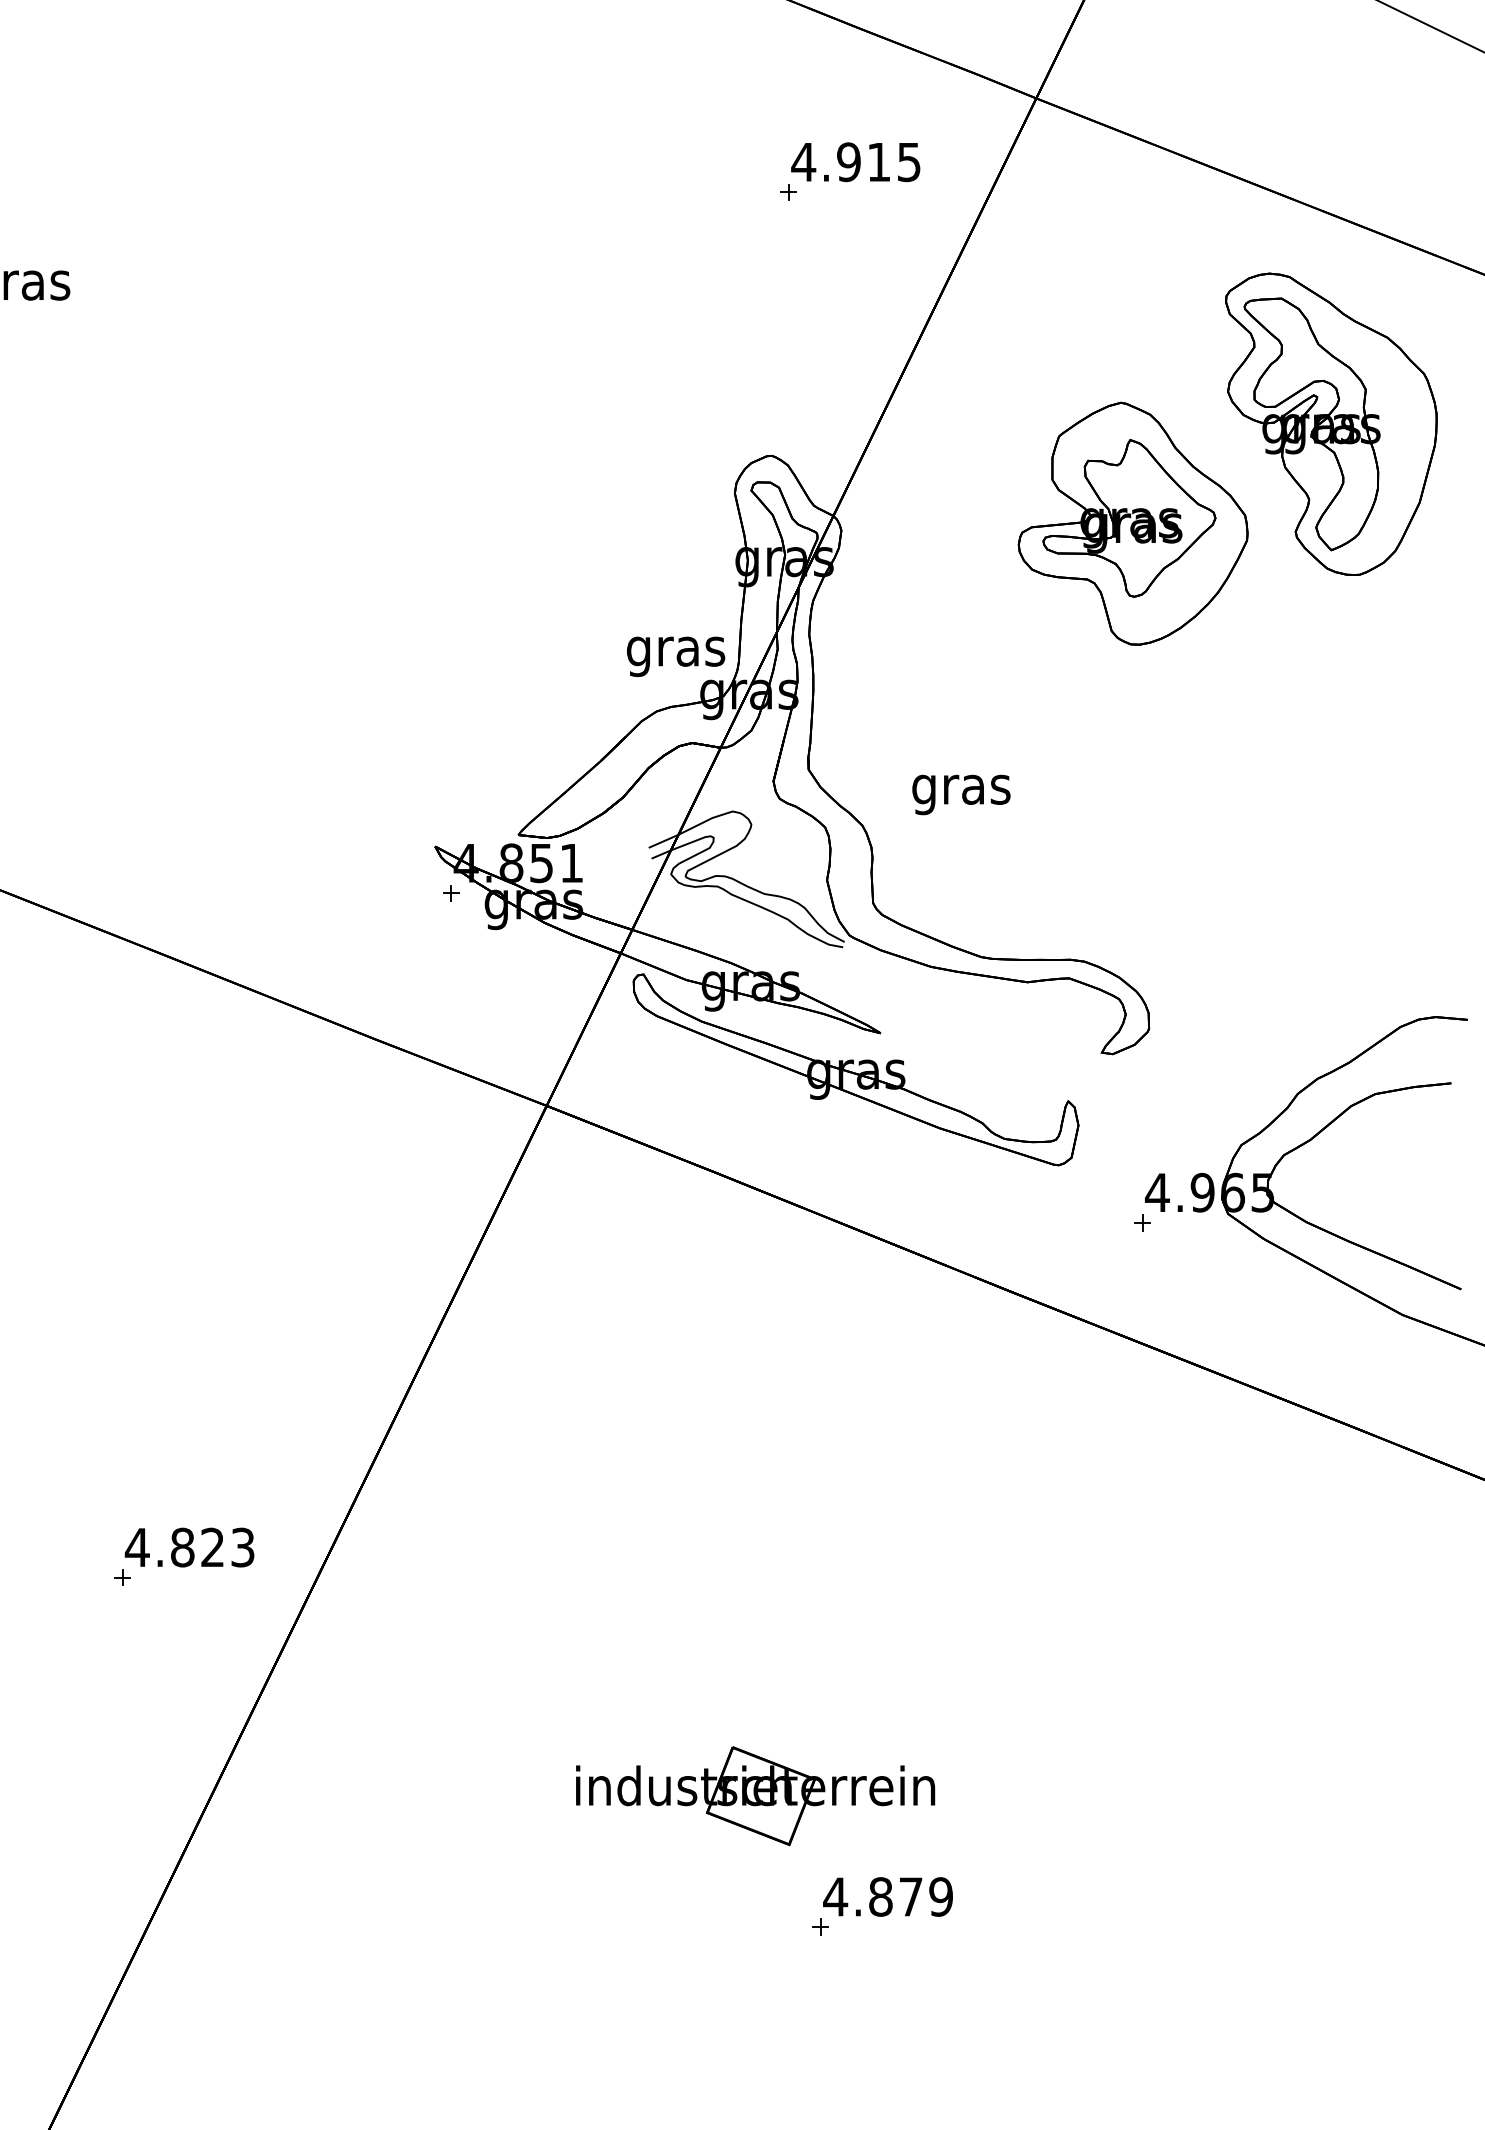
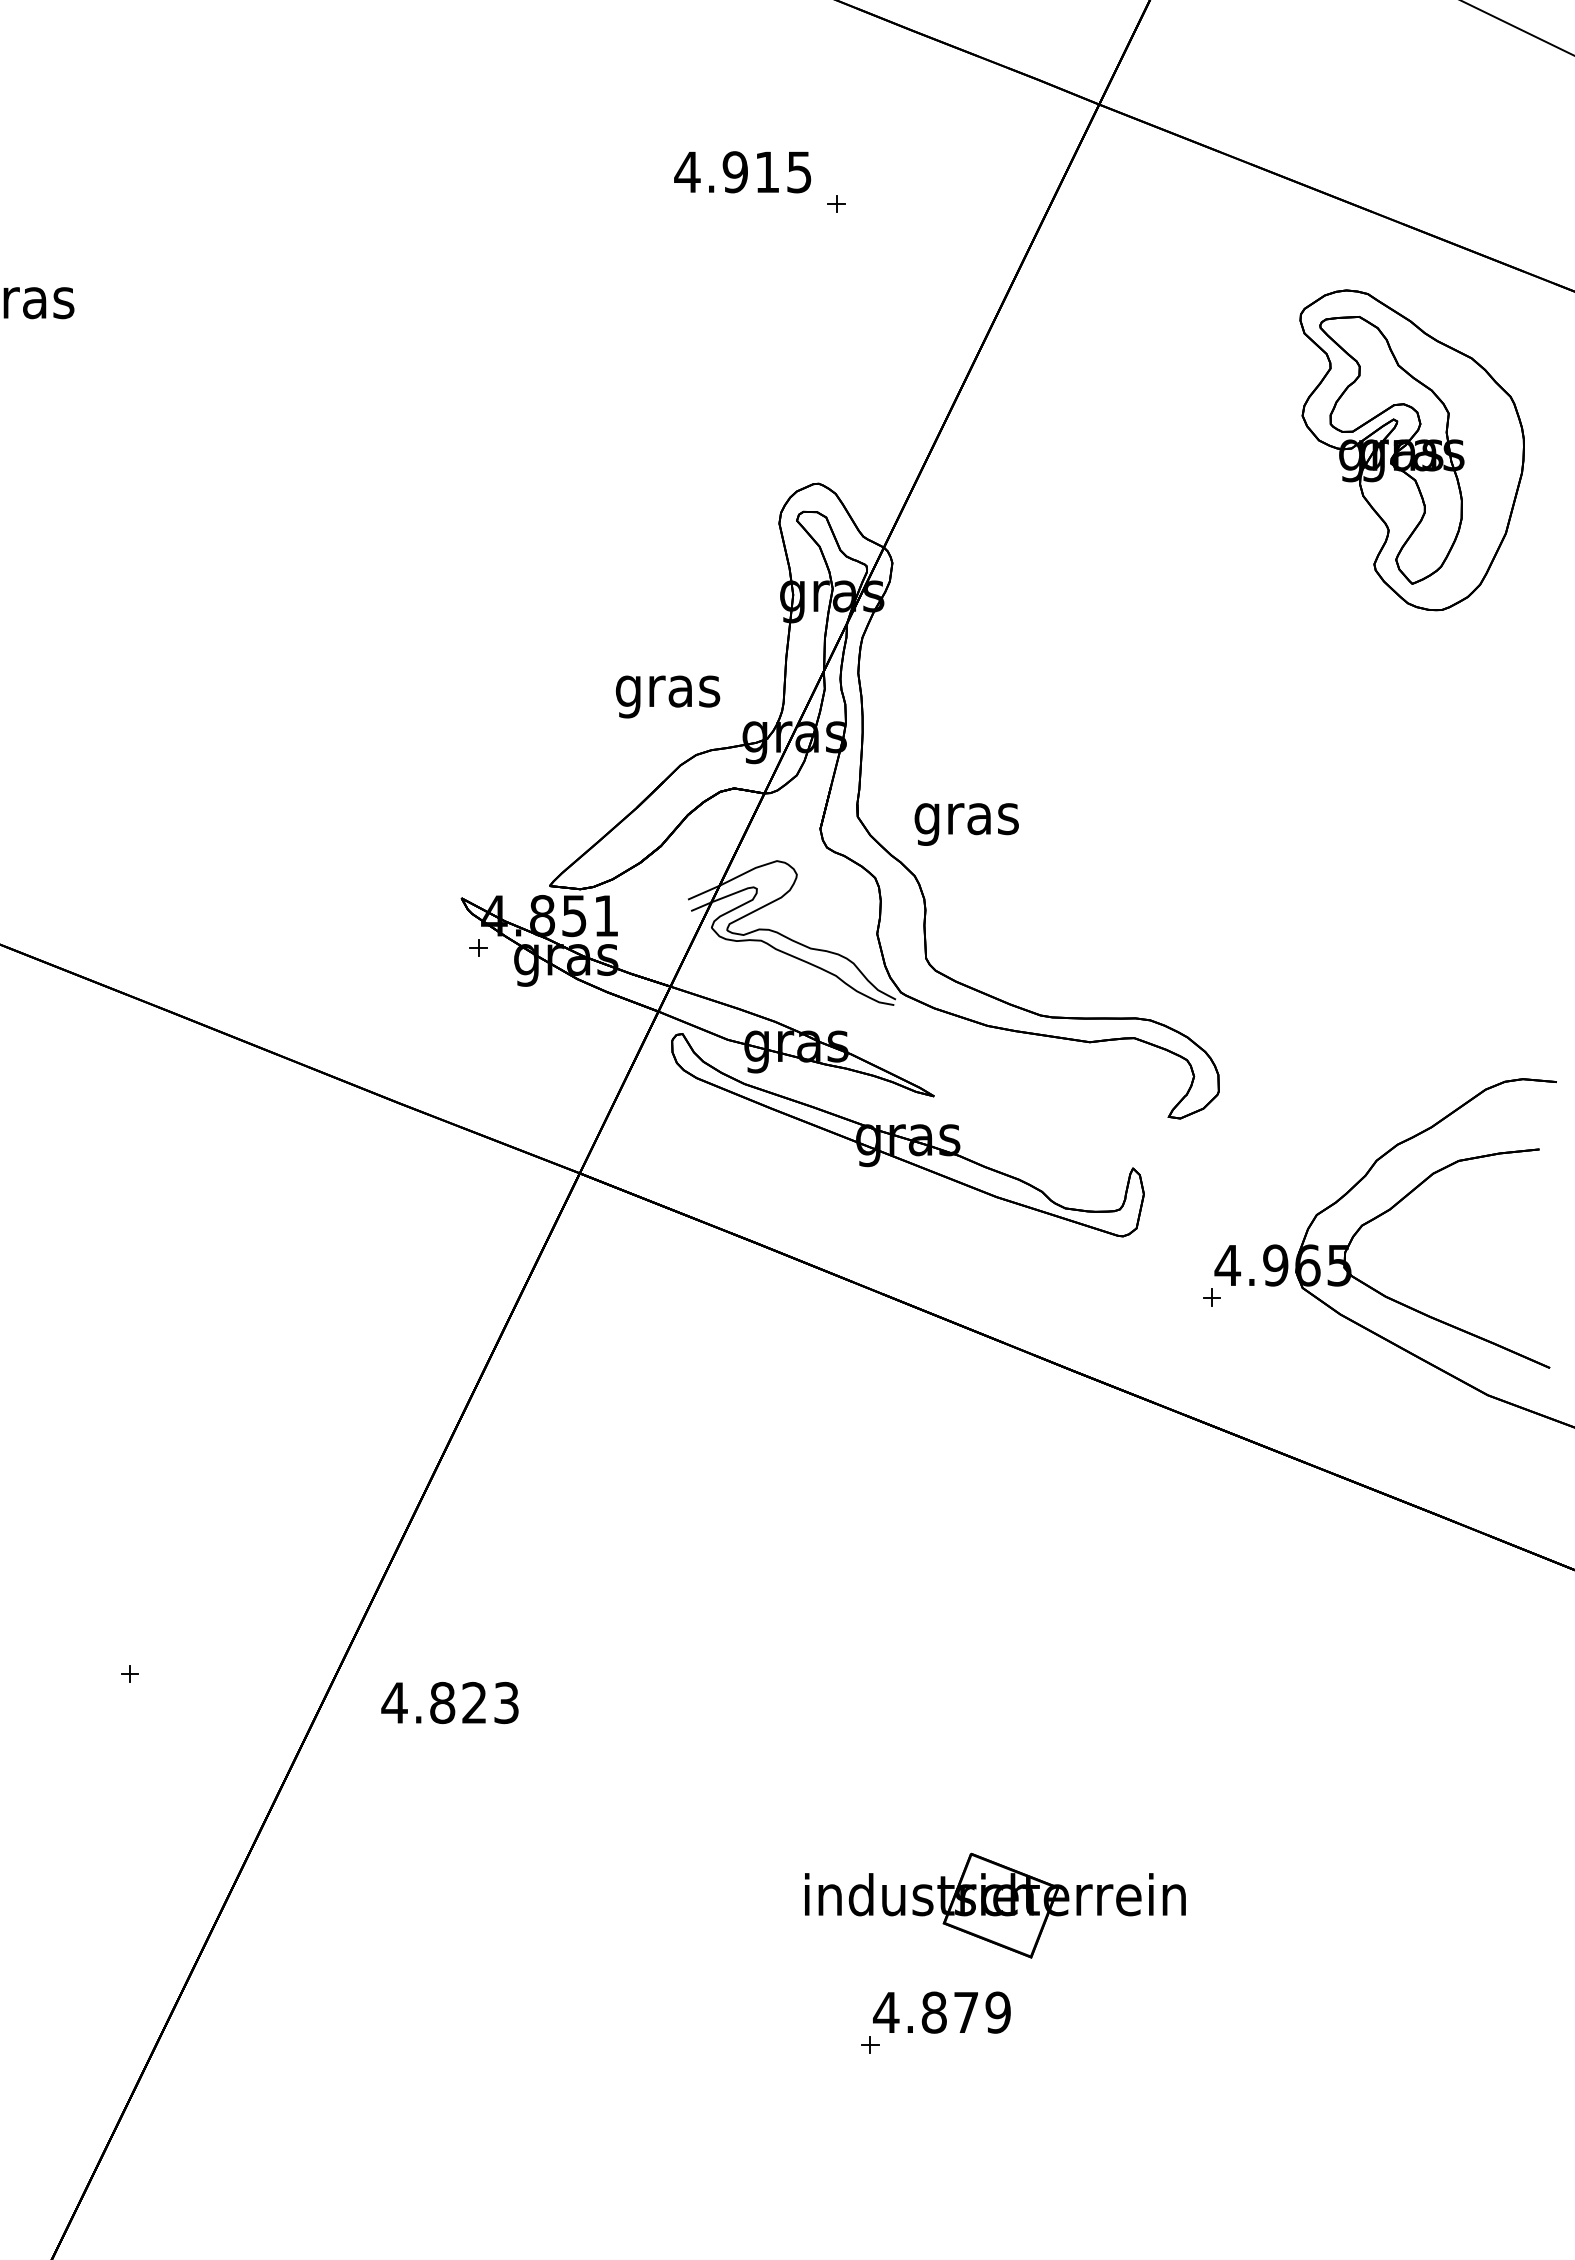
text: (855, 162) -> (742, 172), moved
part: (1132, 523) -> (1201, 555), removed
text: (675, 656) -> (667, 696), moved
text: (961, 794) -> (966, 824), moved
text: (189, 1548) -> (449, 1703), moved
part: (755, 1795) -> (995, 1905), moved

